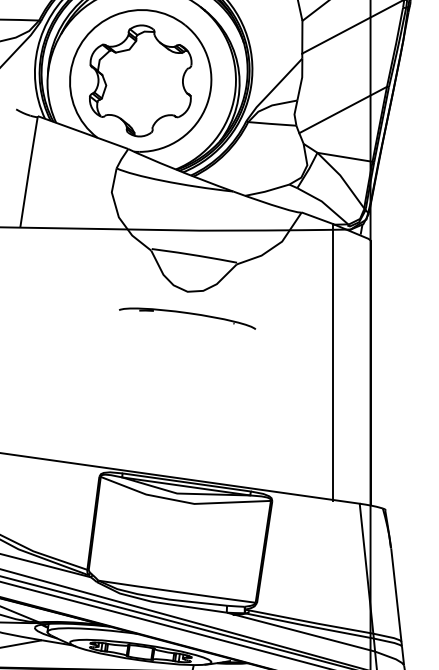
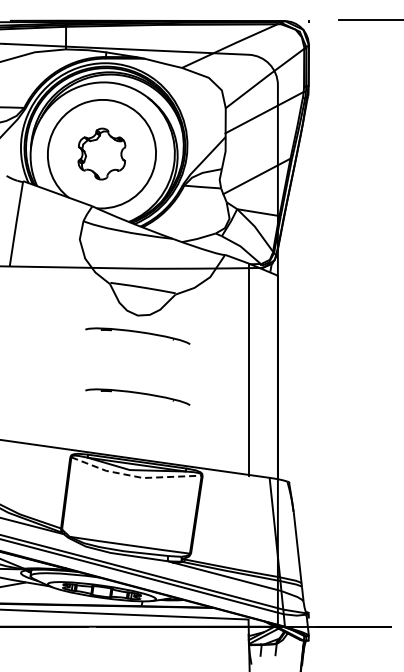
part: (140, 80) -> (101, 153), size x0.6
part: (187, 397) -> (137, 396), added
line: (184, 501) -> (135, 476), solid -> dashed

